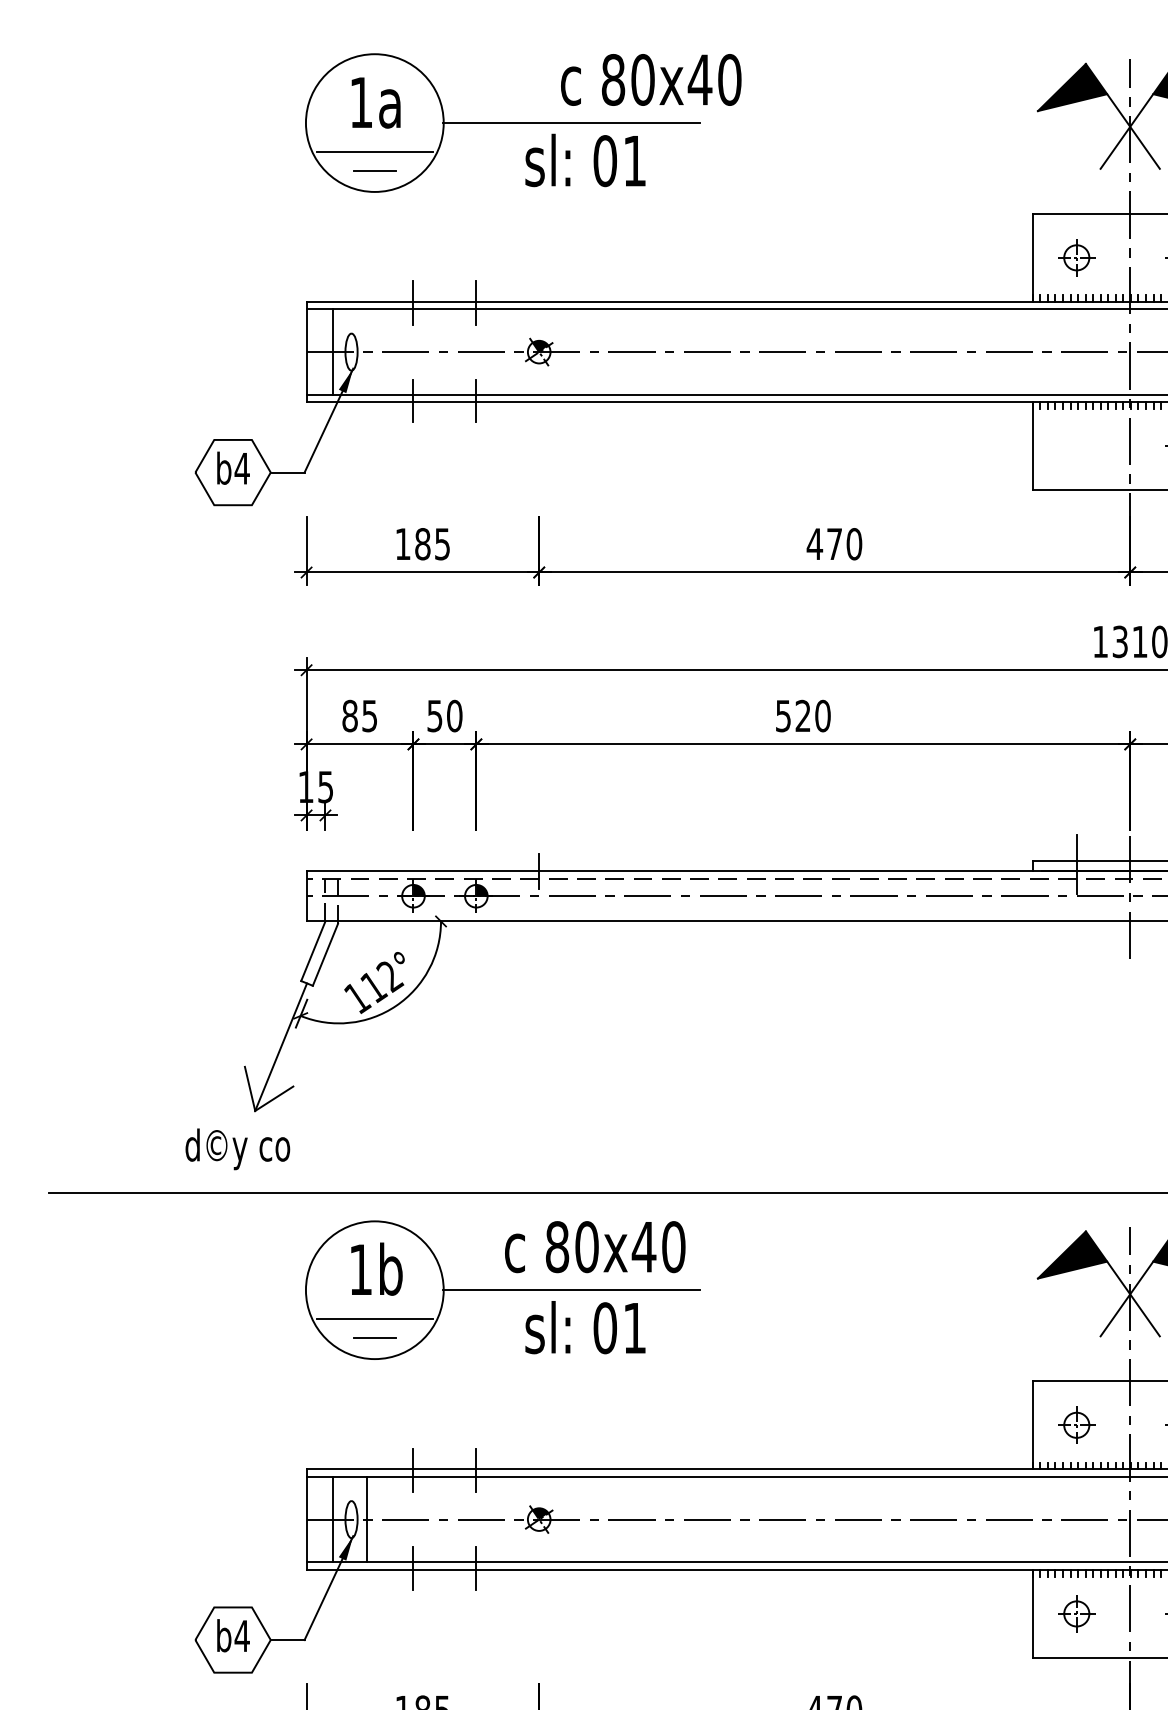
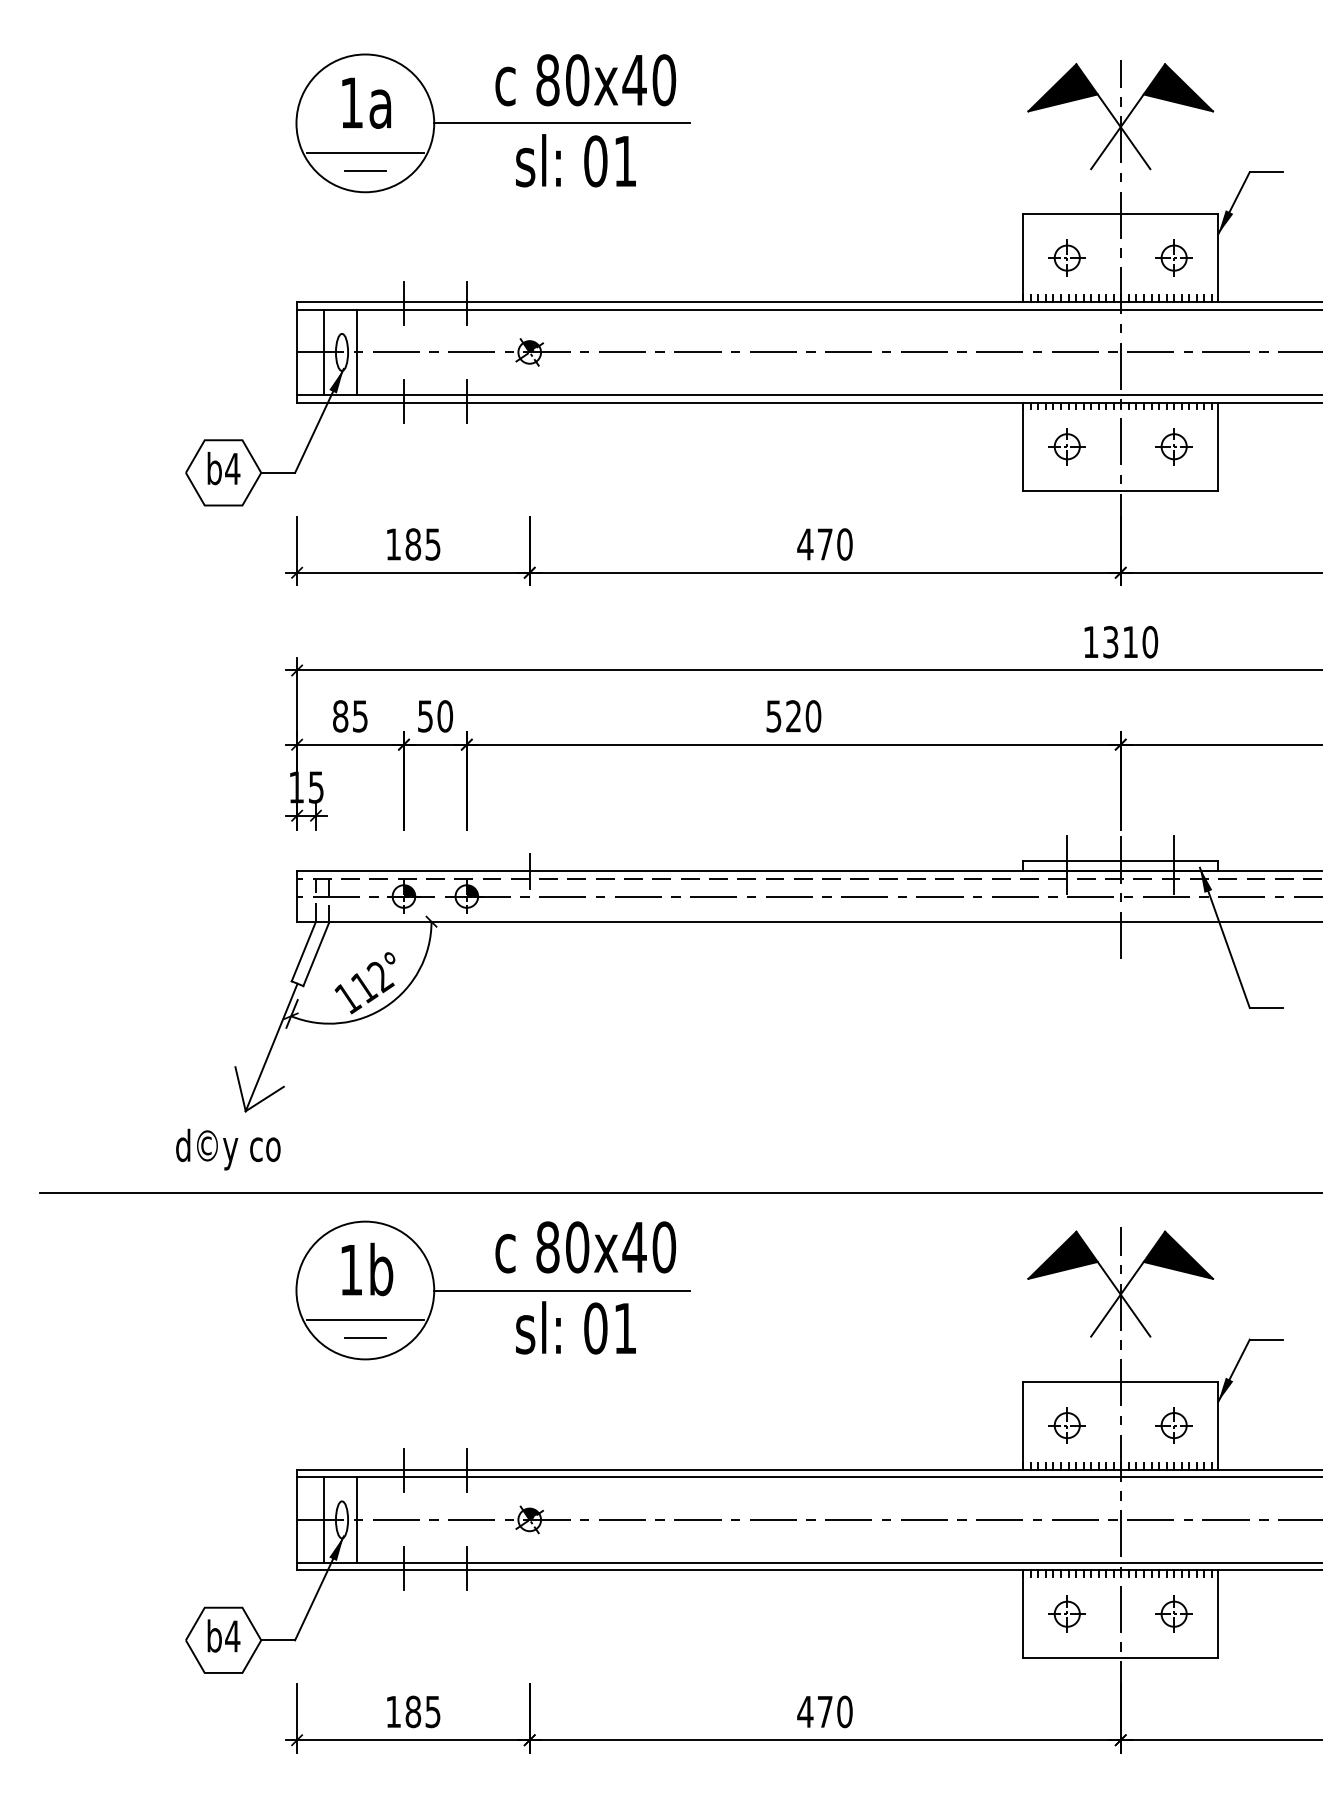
text: (650, 80) -> (585, 80), moved
line: (366, 352) -> (357, 352), added
part: (1075, 446) -> (1066, 446), added

